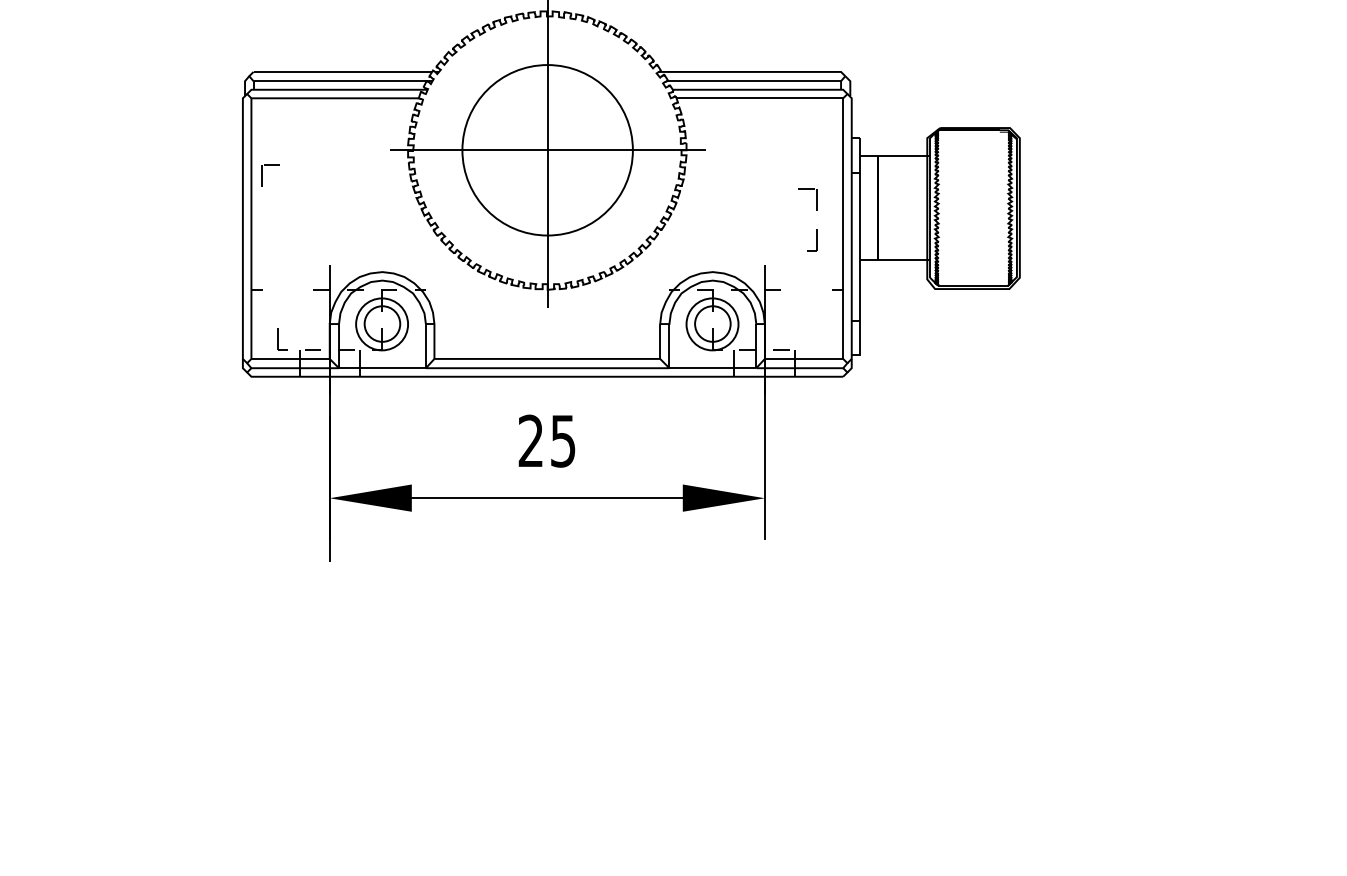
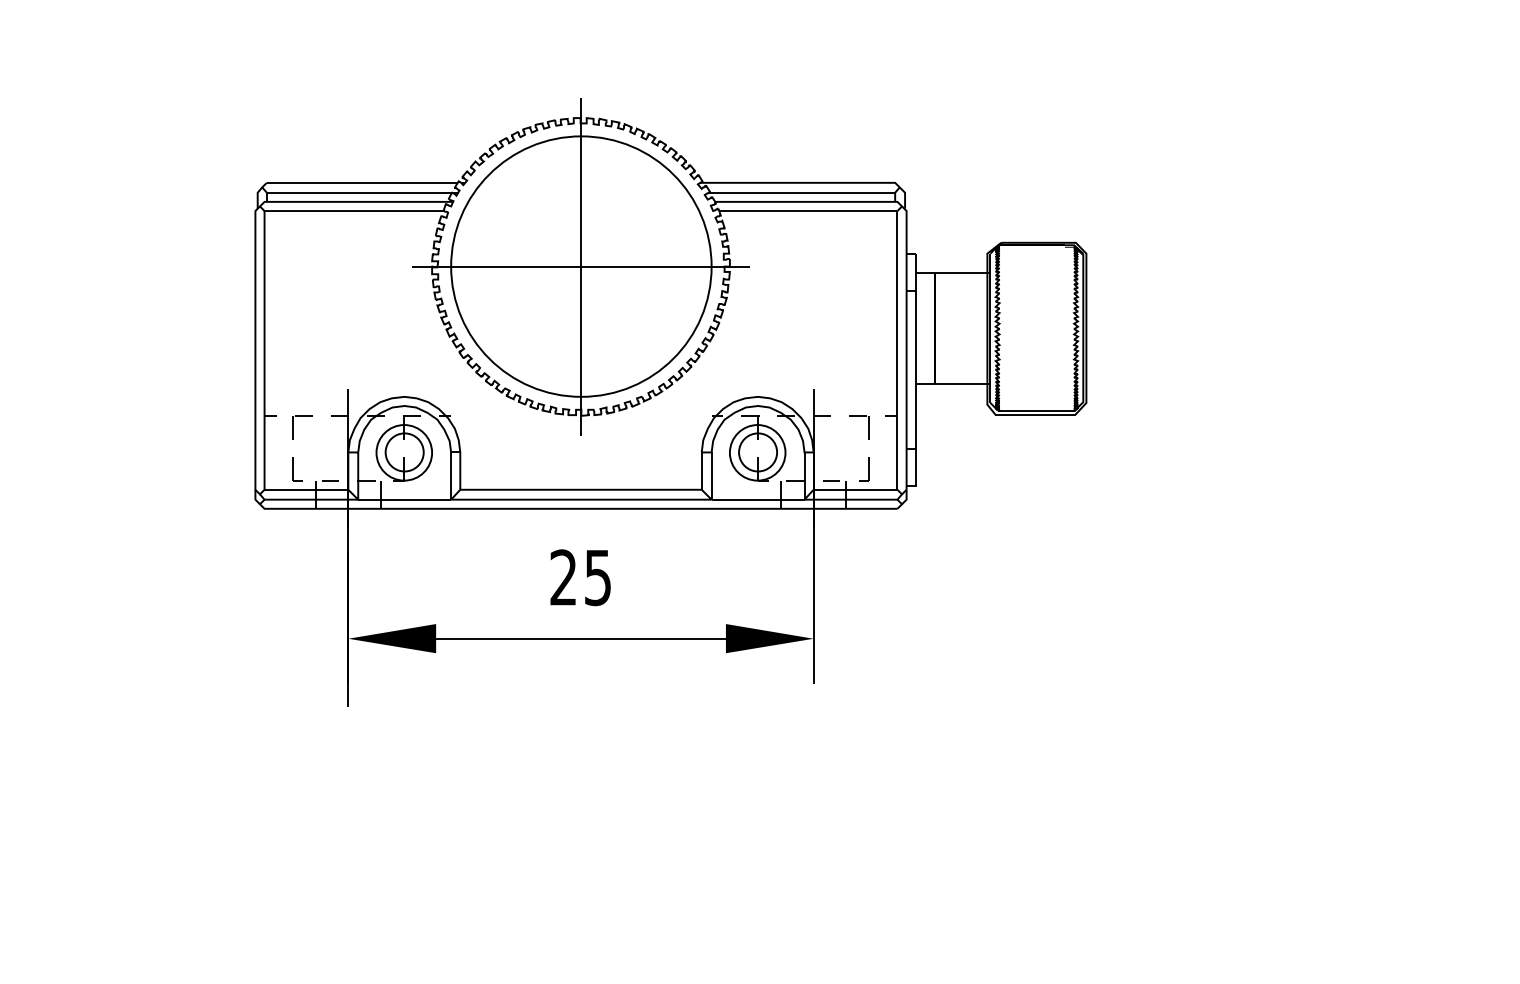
circle: (547, 150) -> (581, 266), size x1.43
part: (262, 175) -> (293, 427), moved
part: (816, 199) -> (868, 427), moved
part: (812, 240) -> (864, 469), moved

